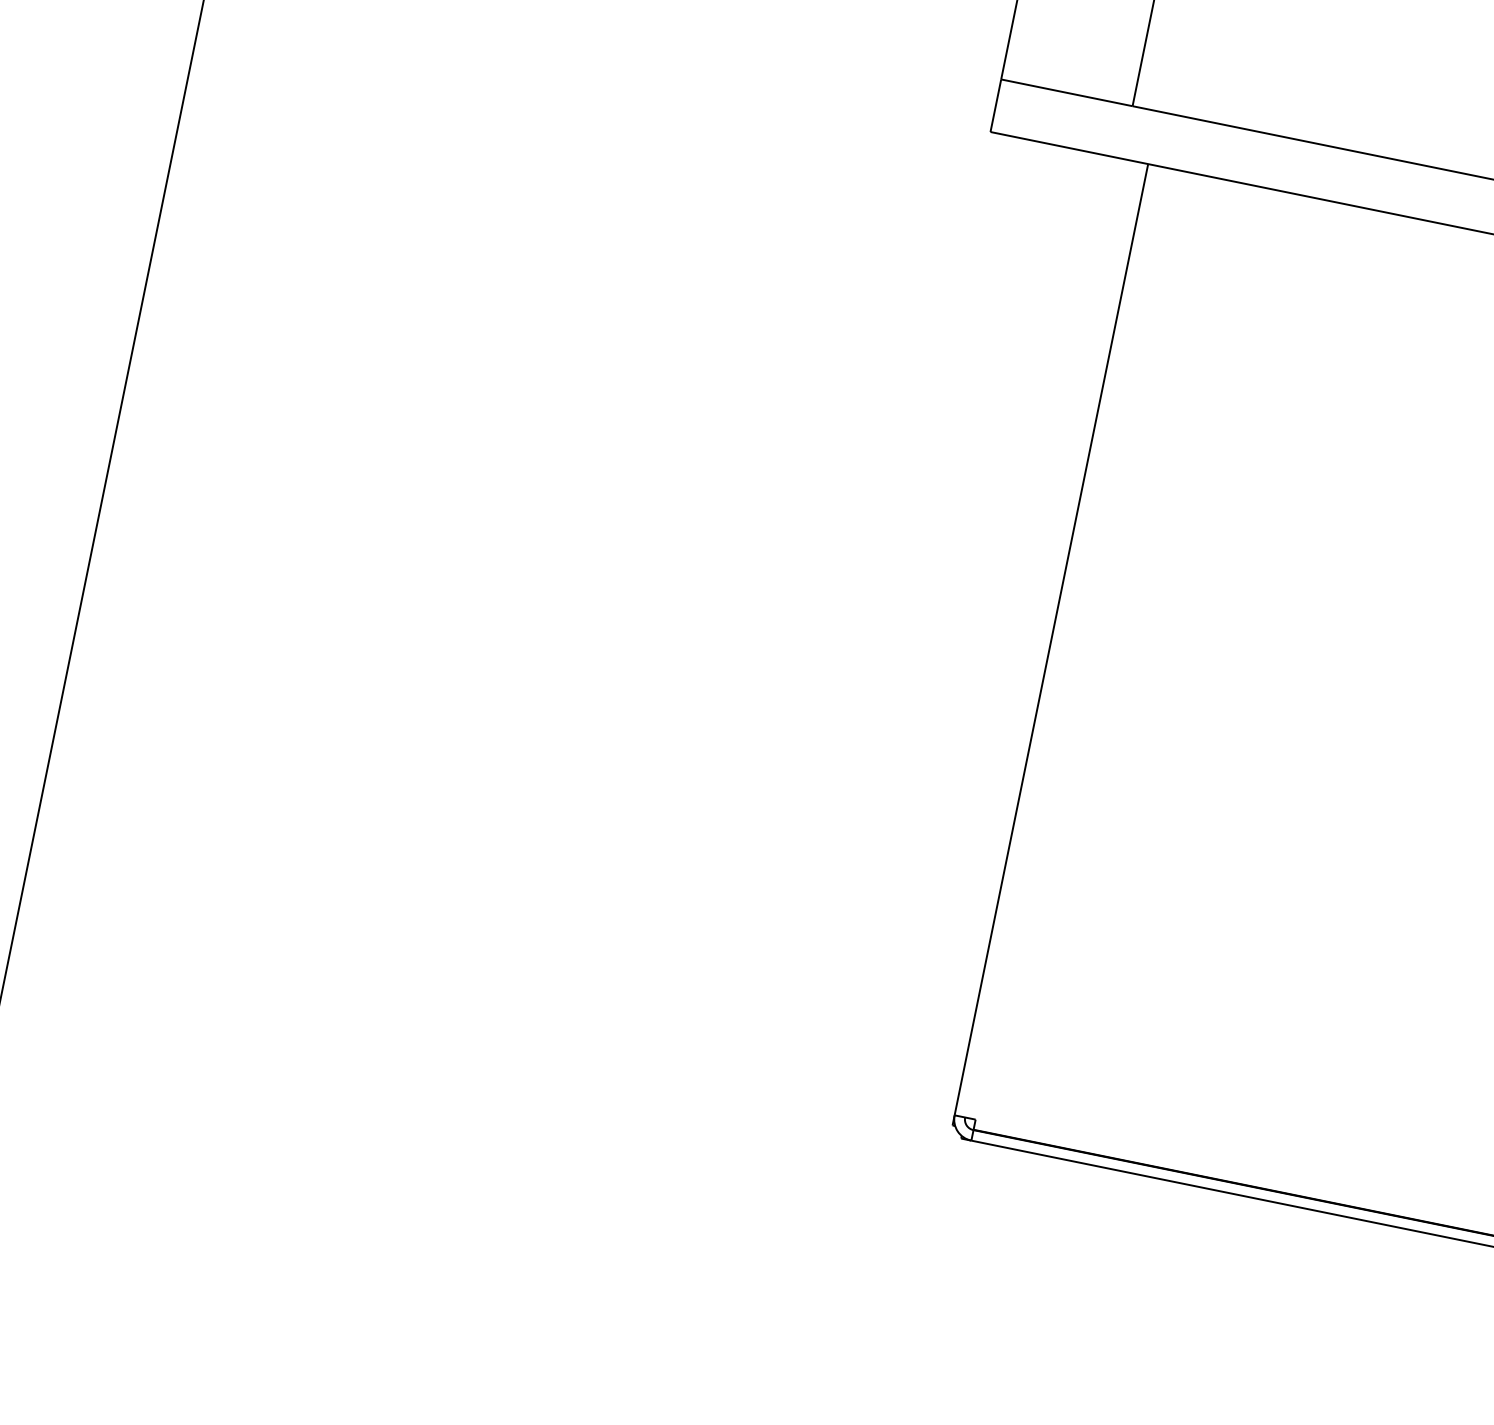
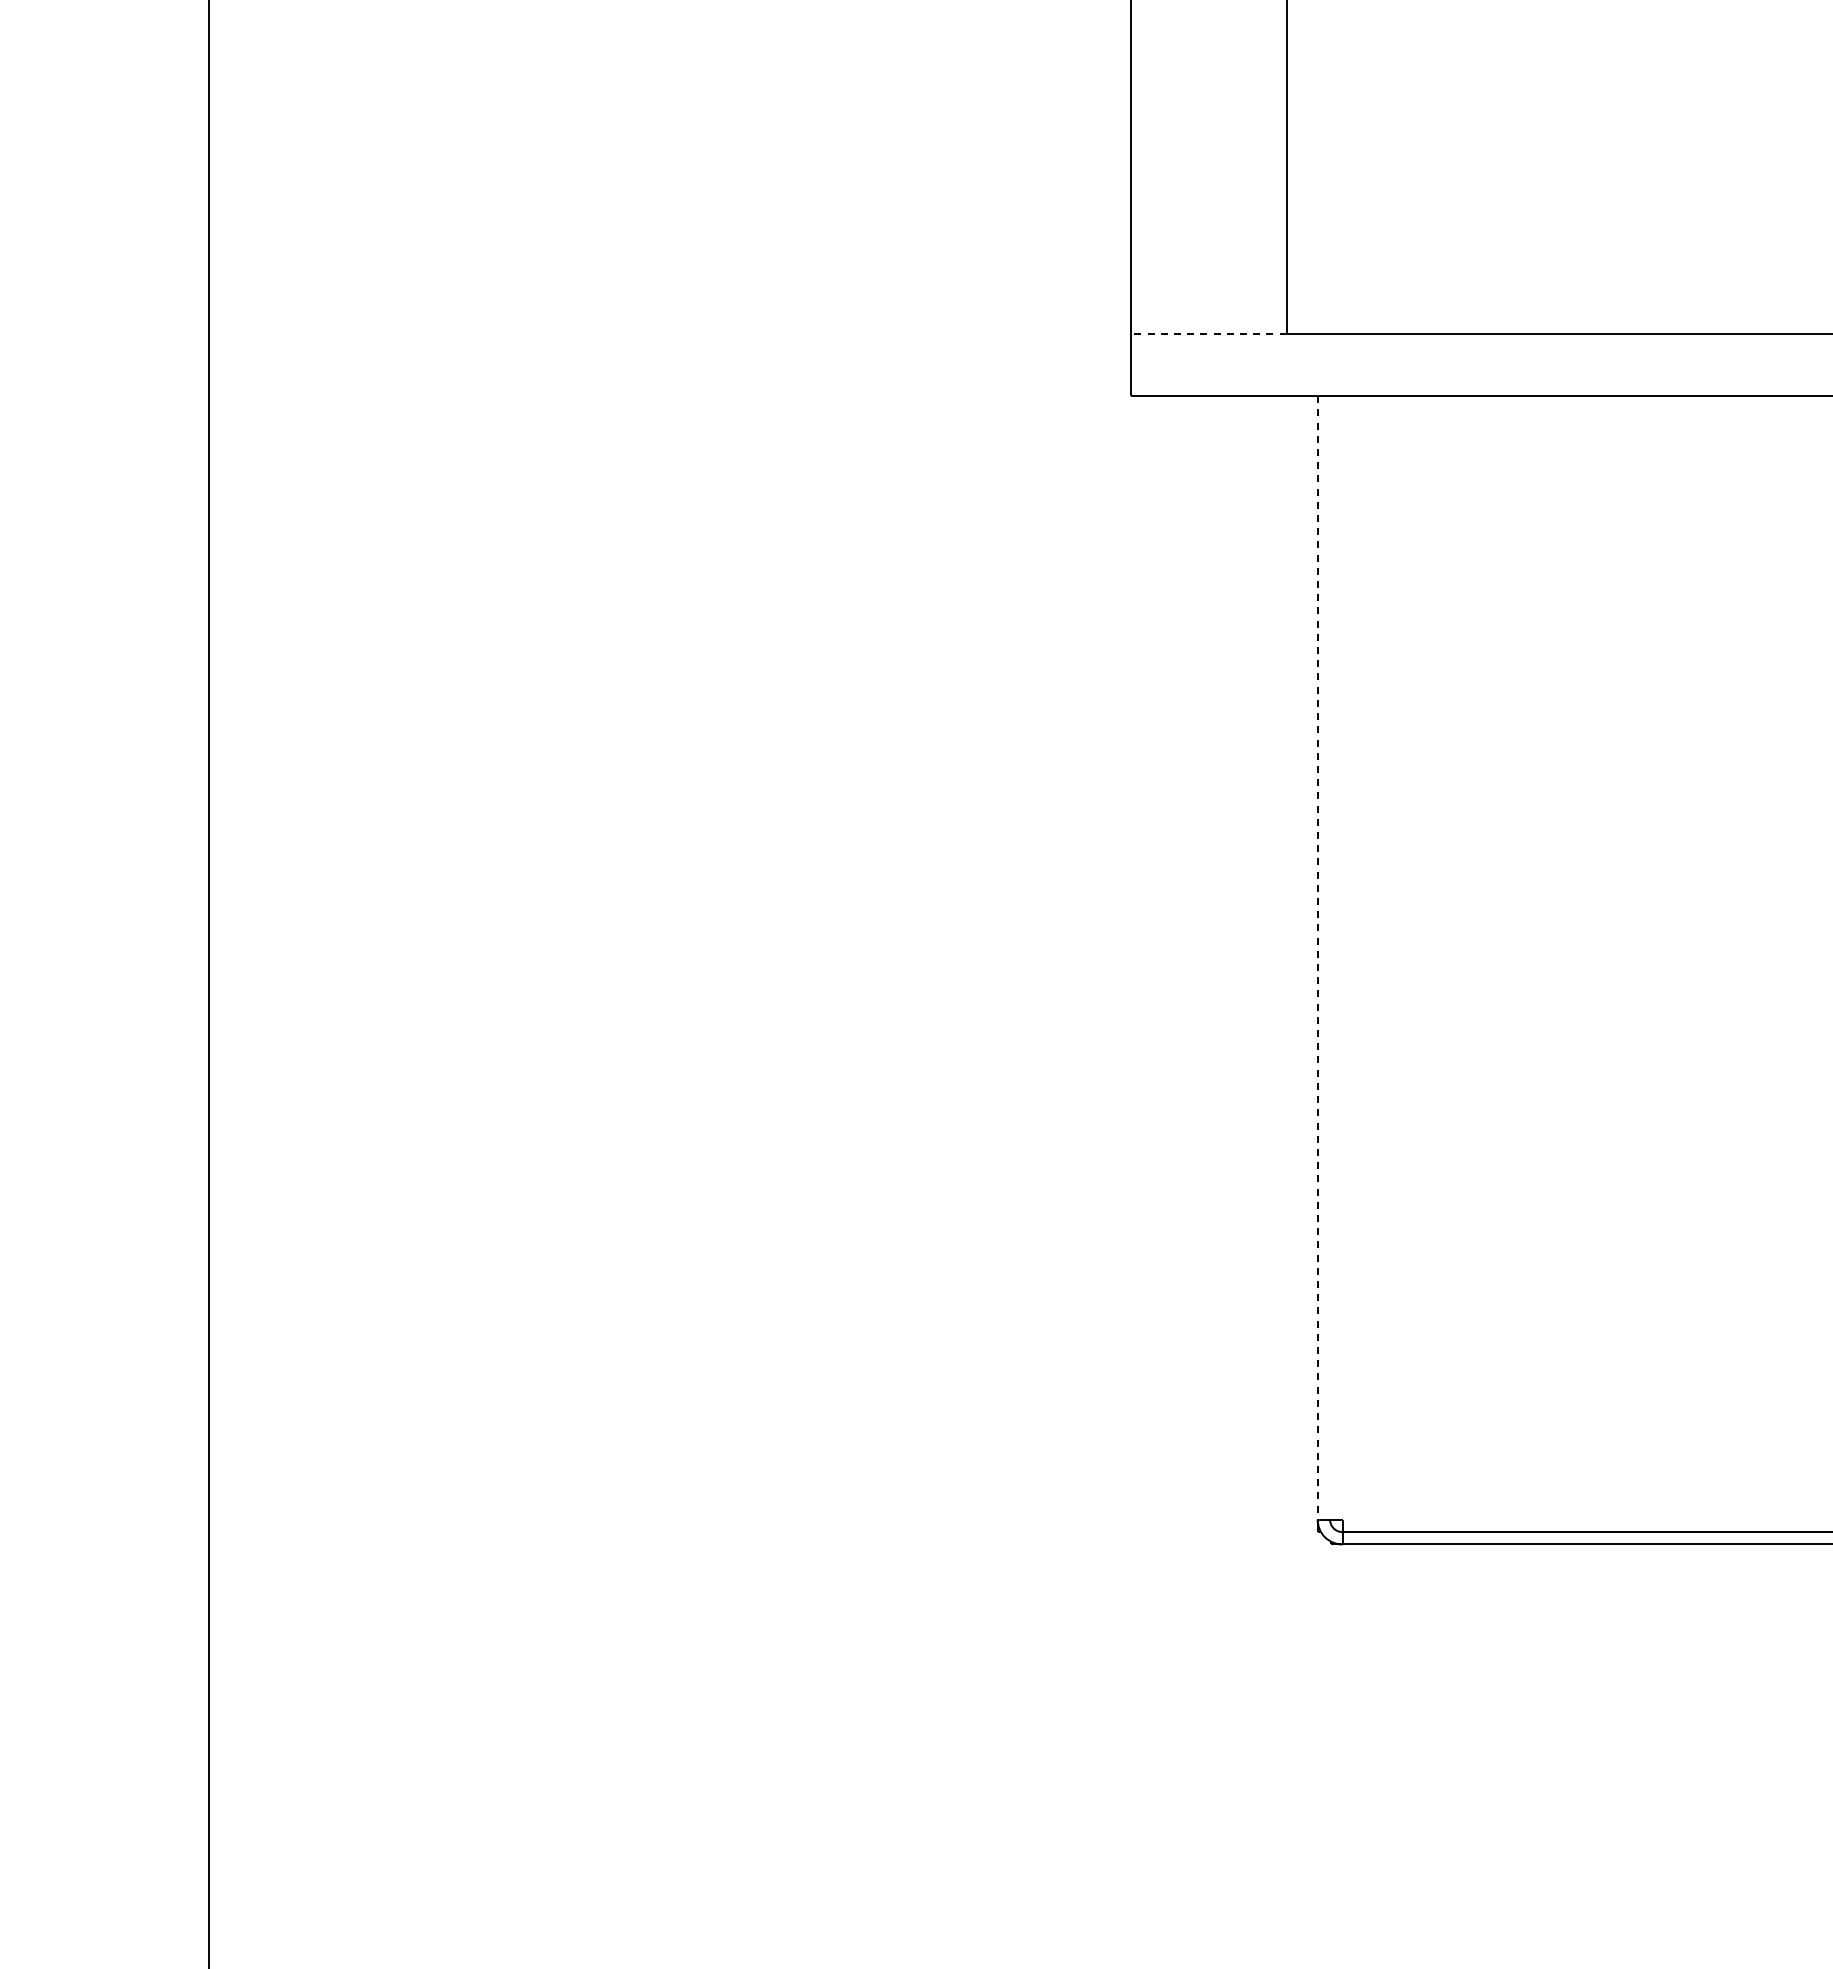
line: (1067, 93) -> (1209, 334), solid -> dashed
line: (1051, 639) -> (1317, 957), solid -> dashed

